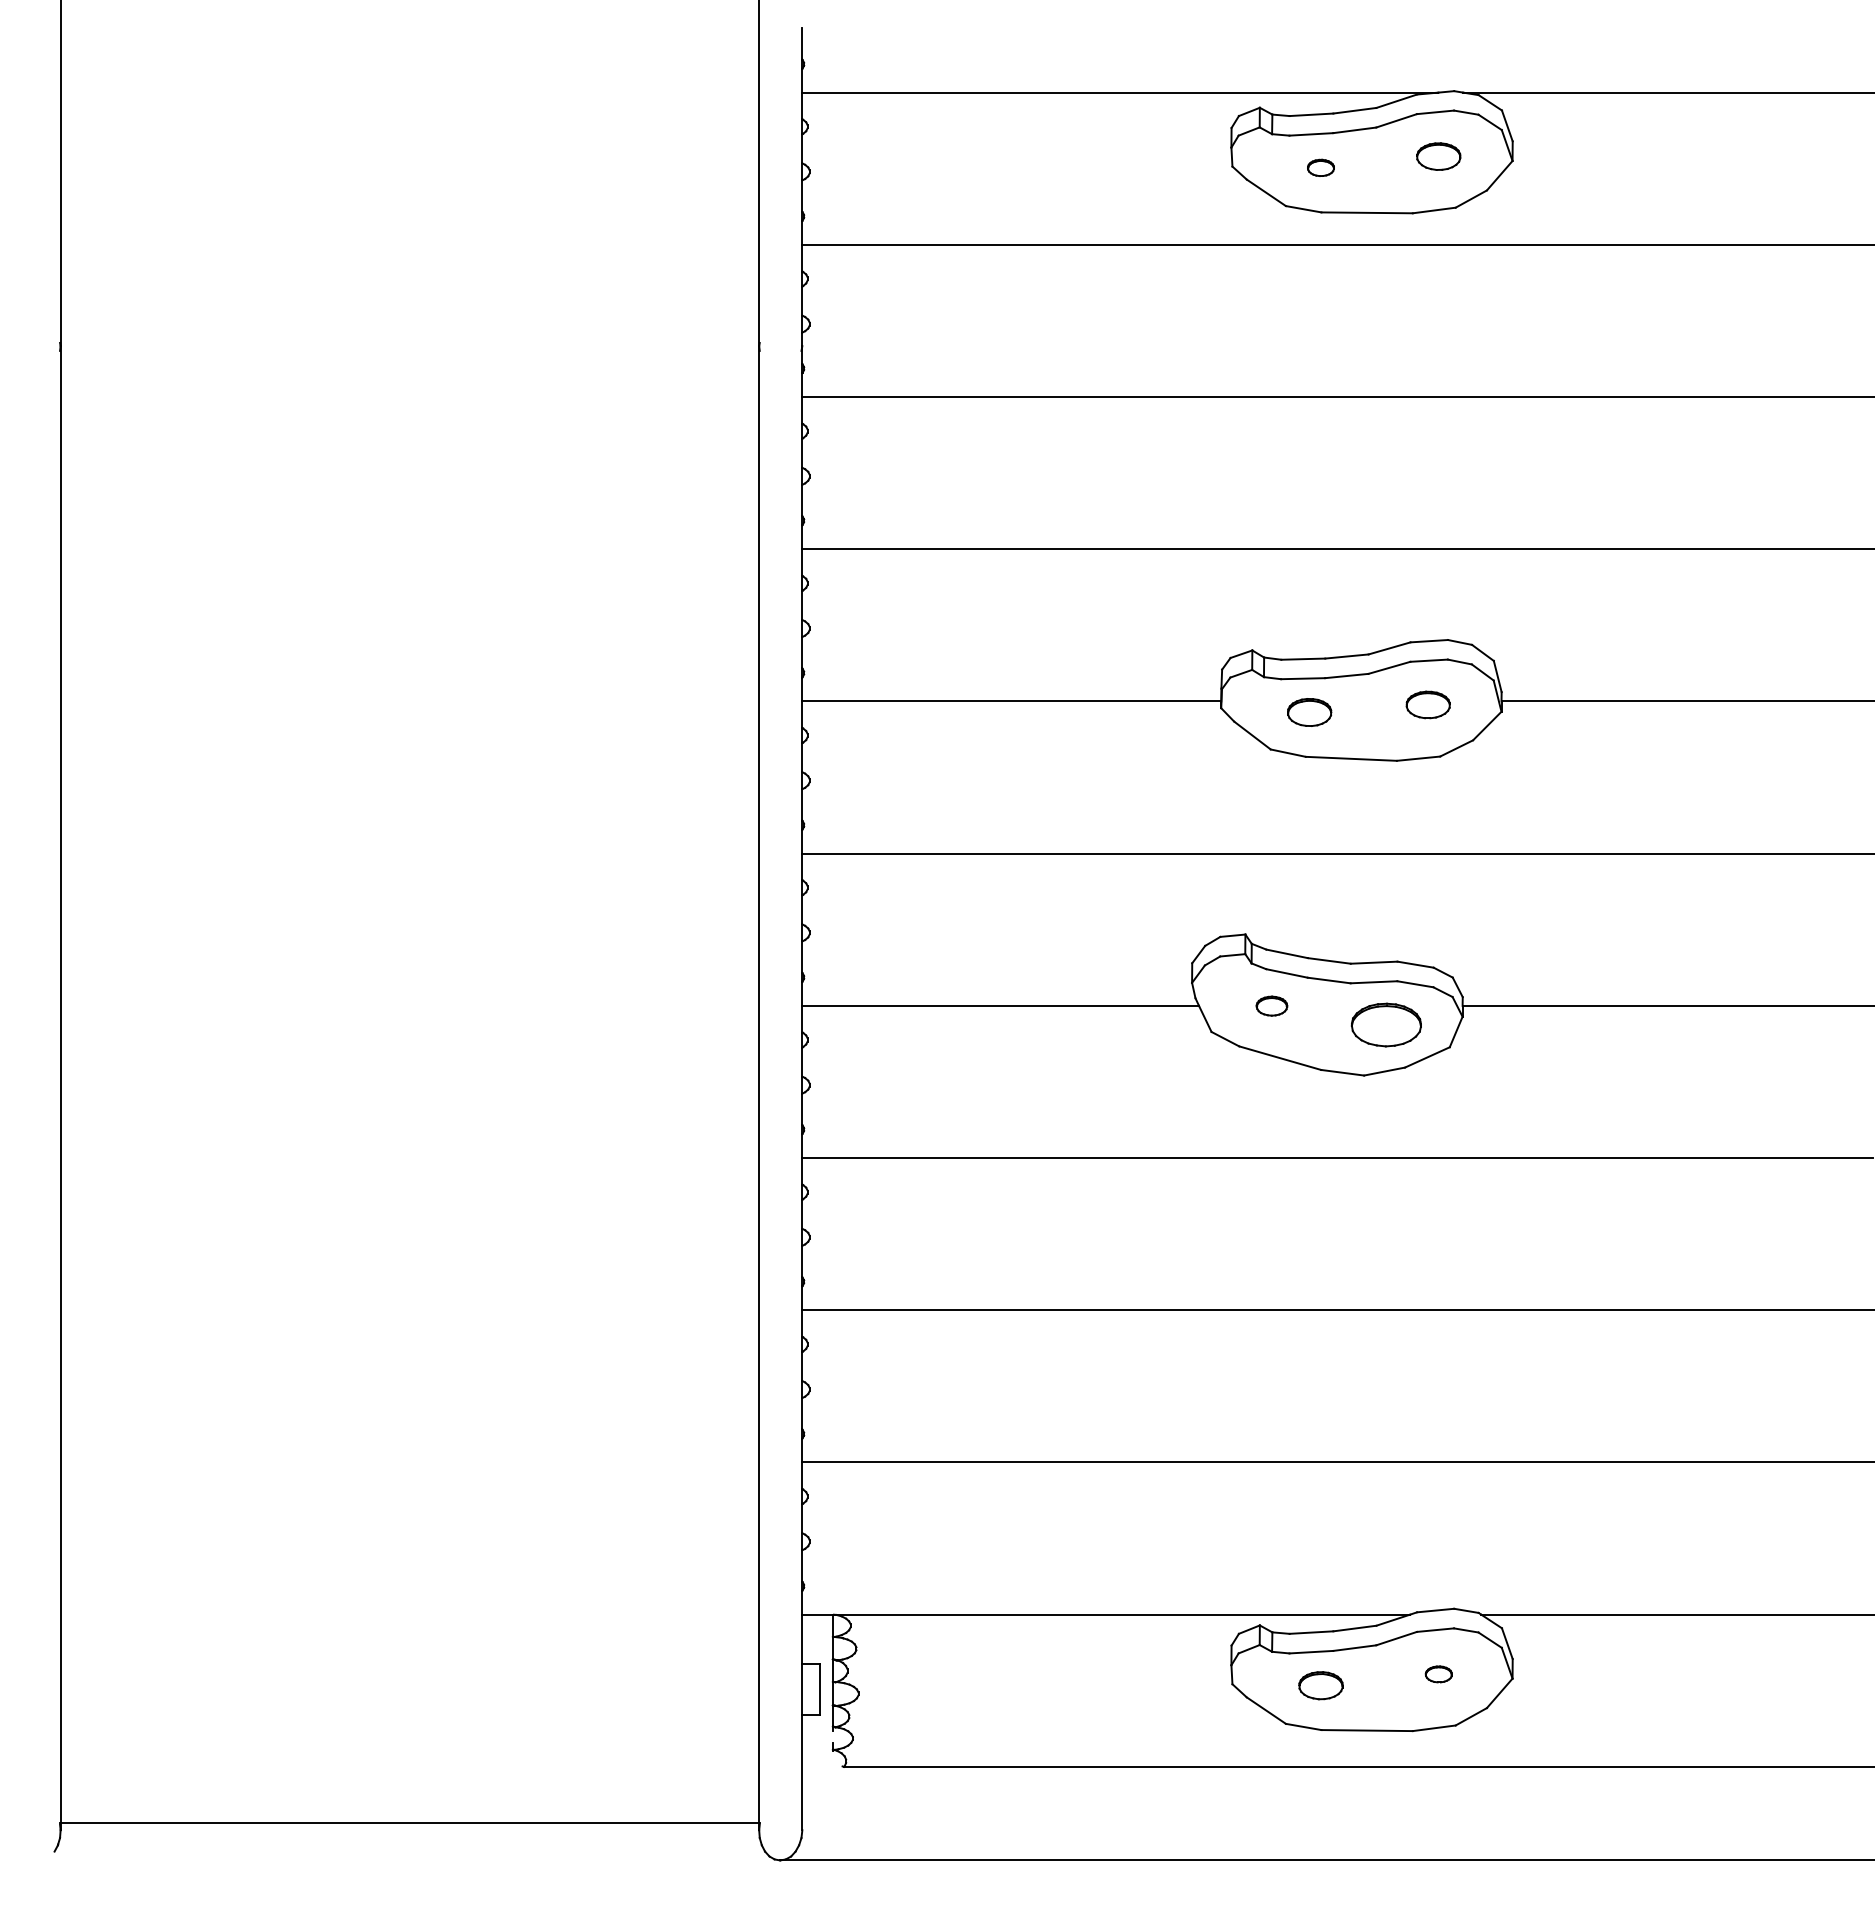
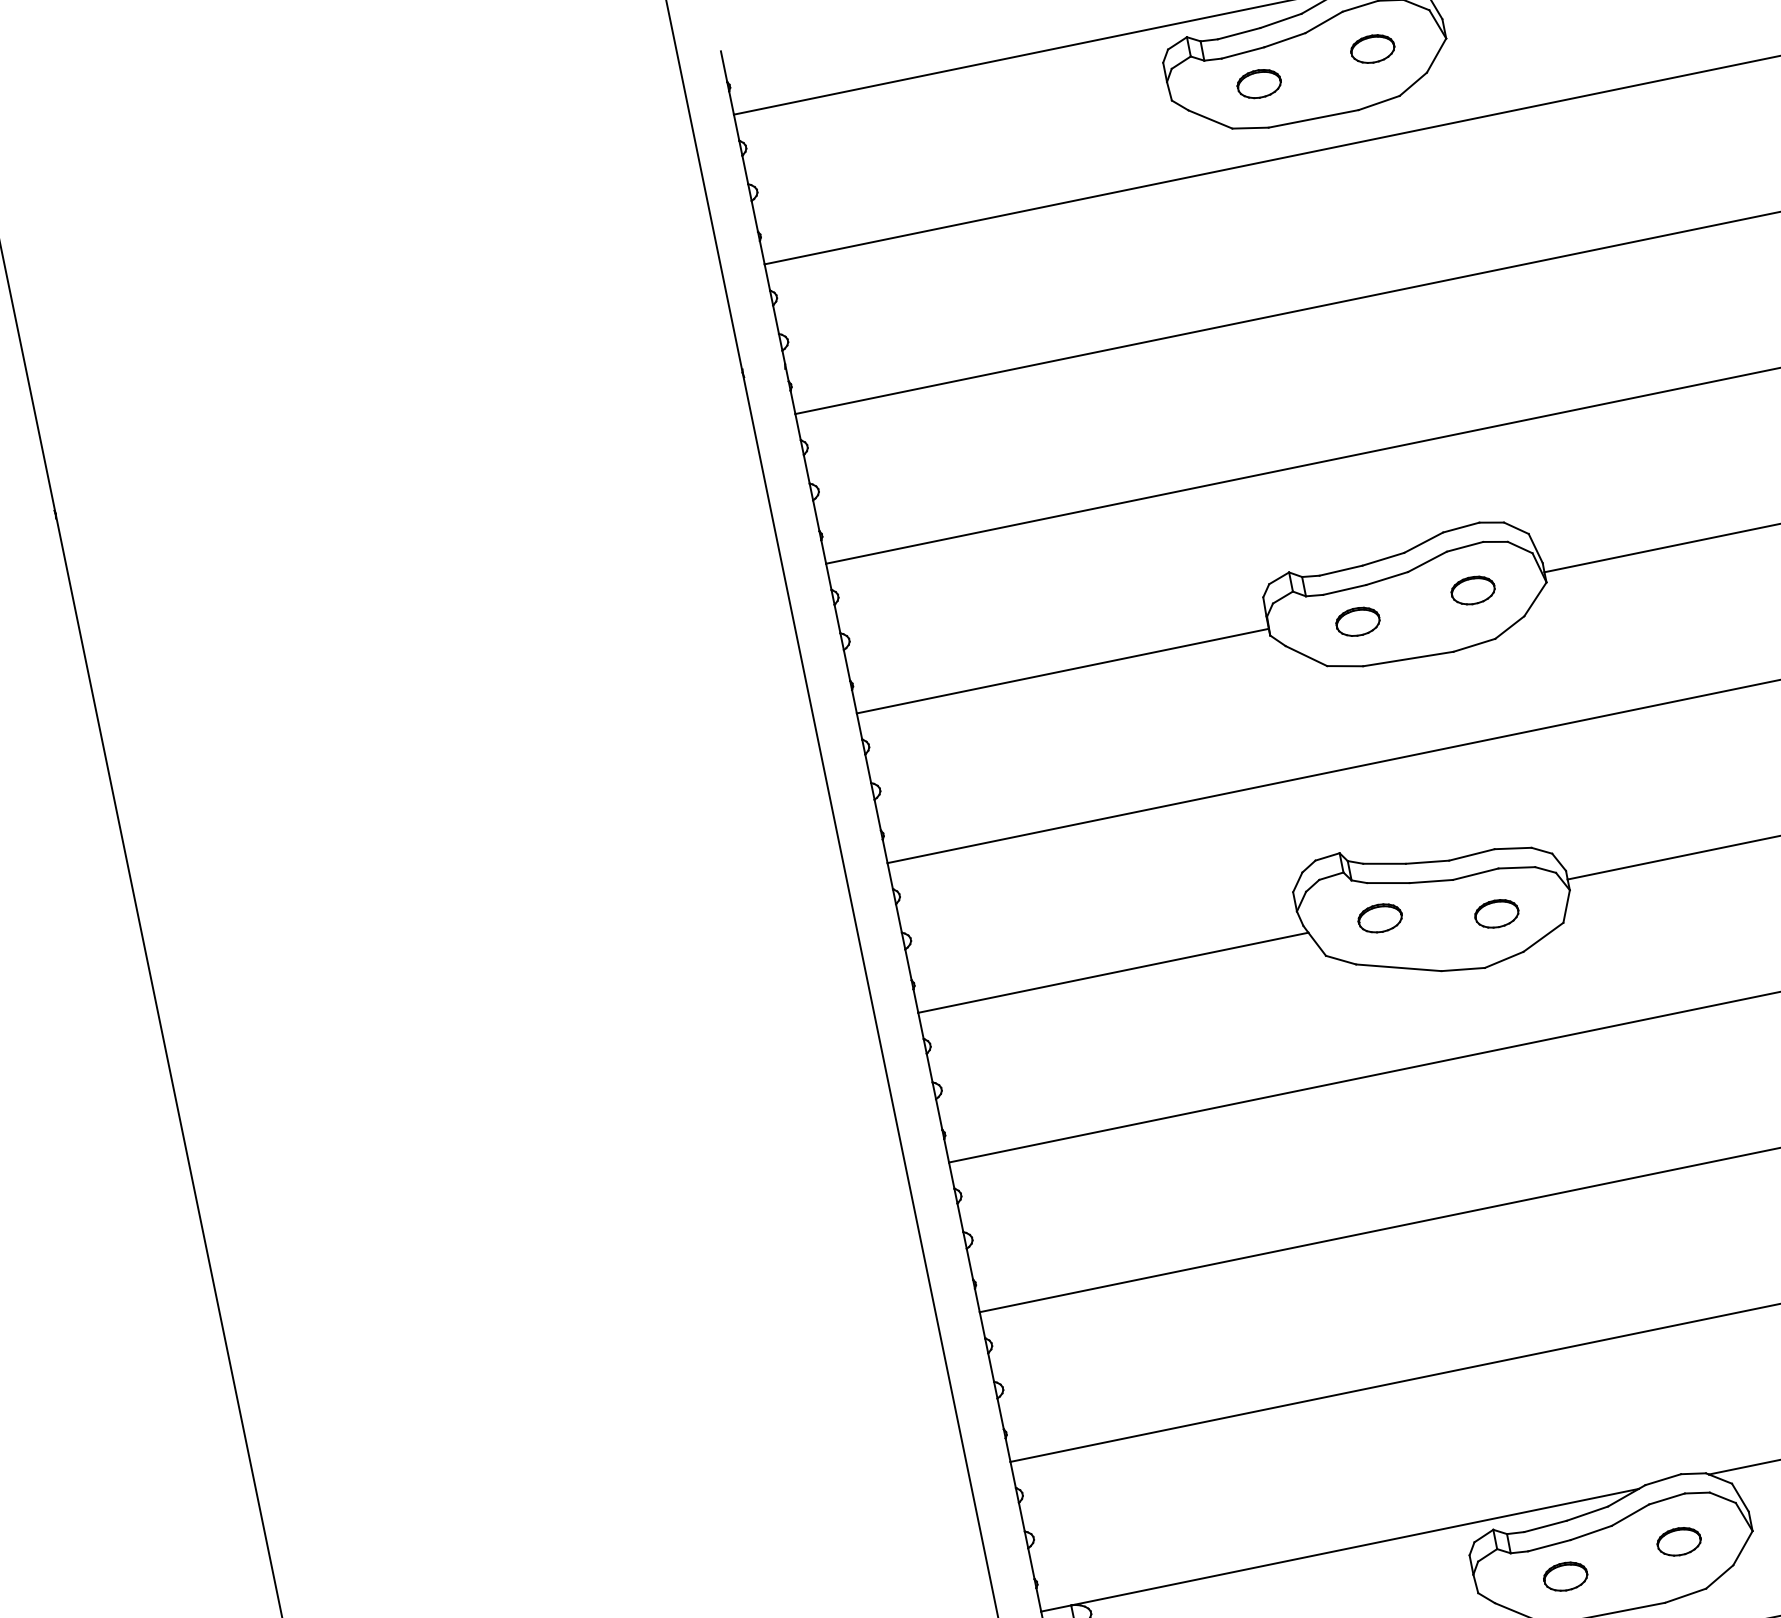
part: (1320, 167) -> (1258, 83), size x1.67
part: (1271, 1005) -> (1379, 917), size x1.43
part: (1386, 1025) -> (1496, 914), size x0.62
part: (1438, 1674) -> (1678, 1541), size x1.67

